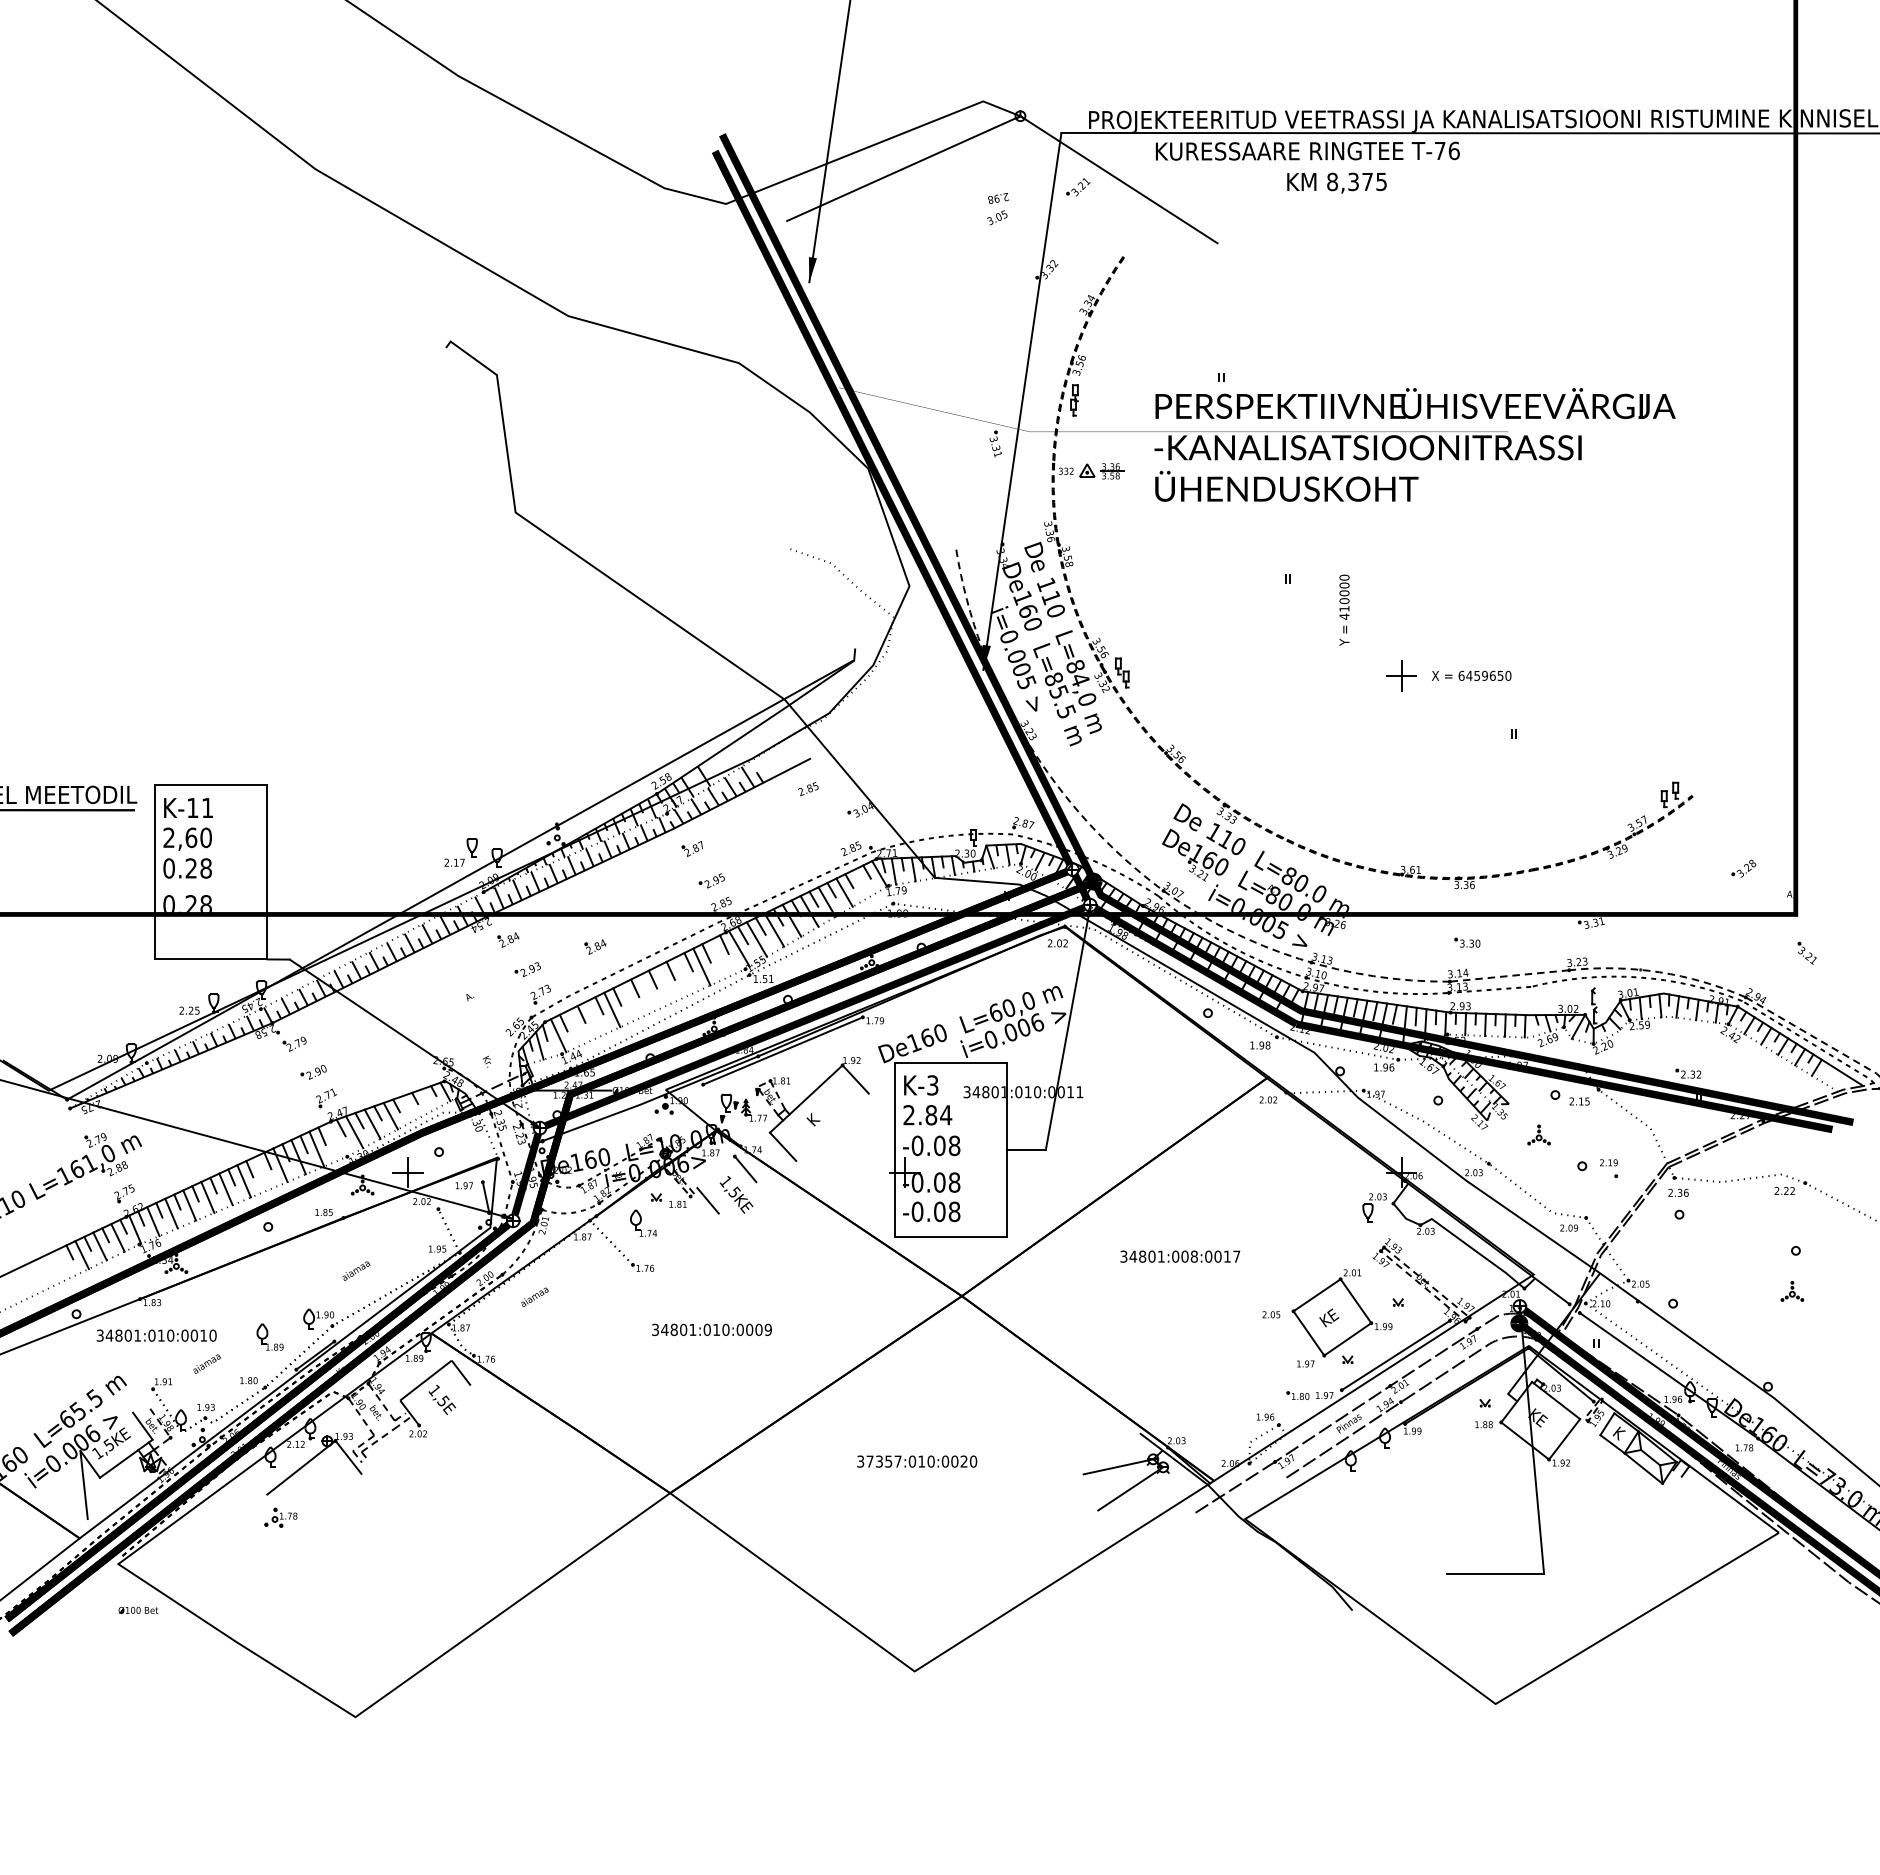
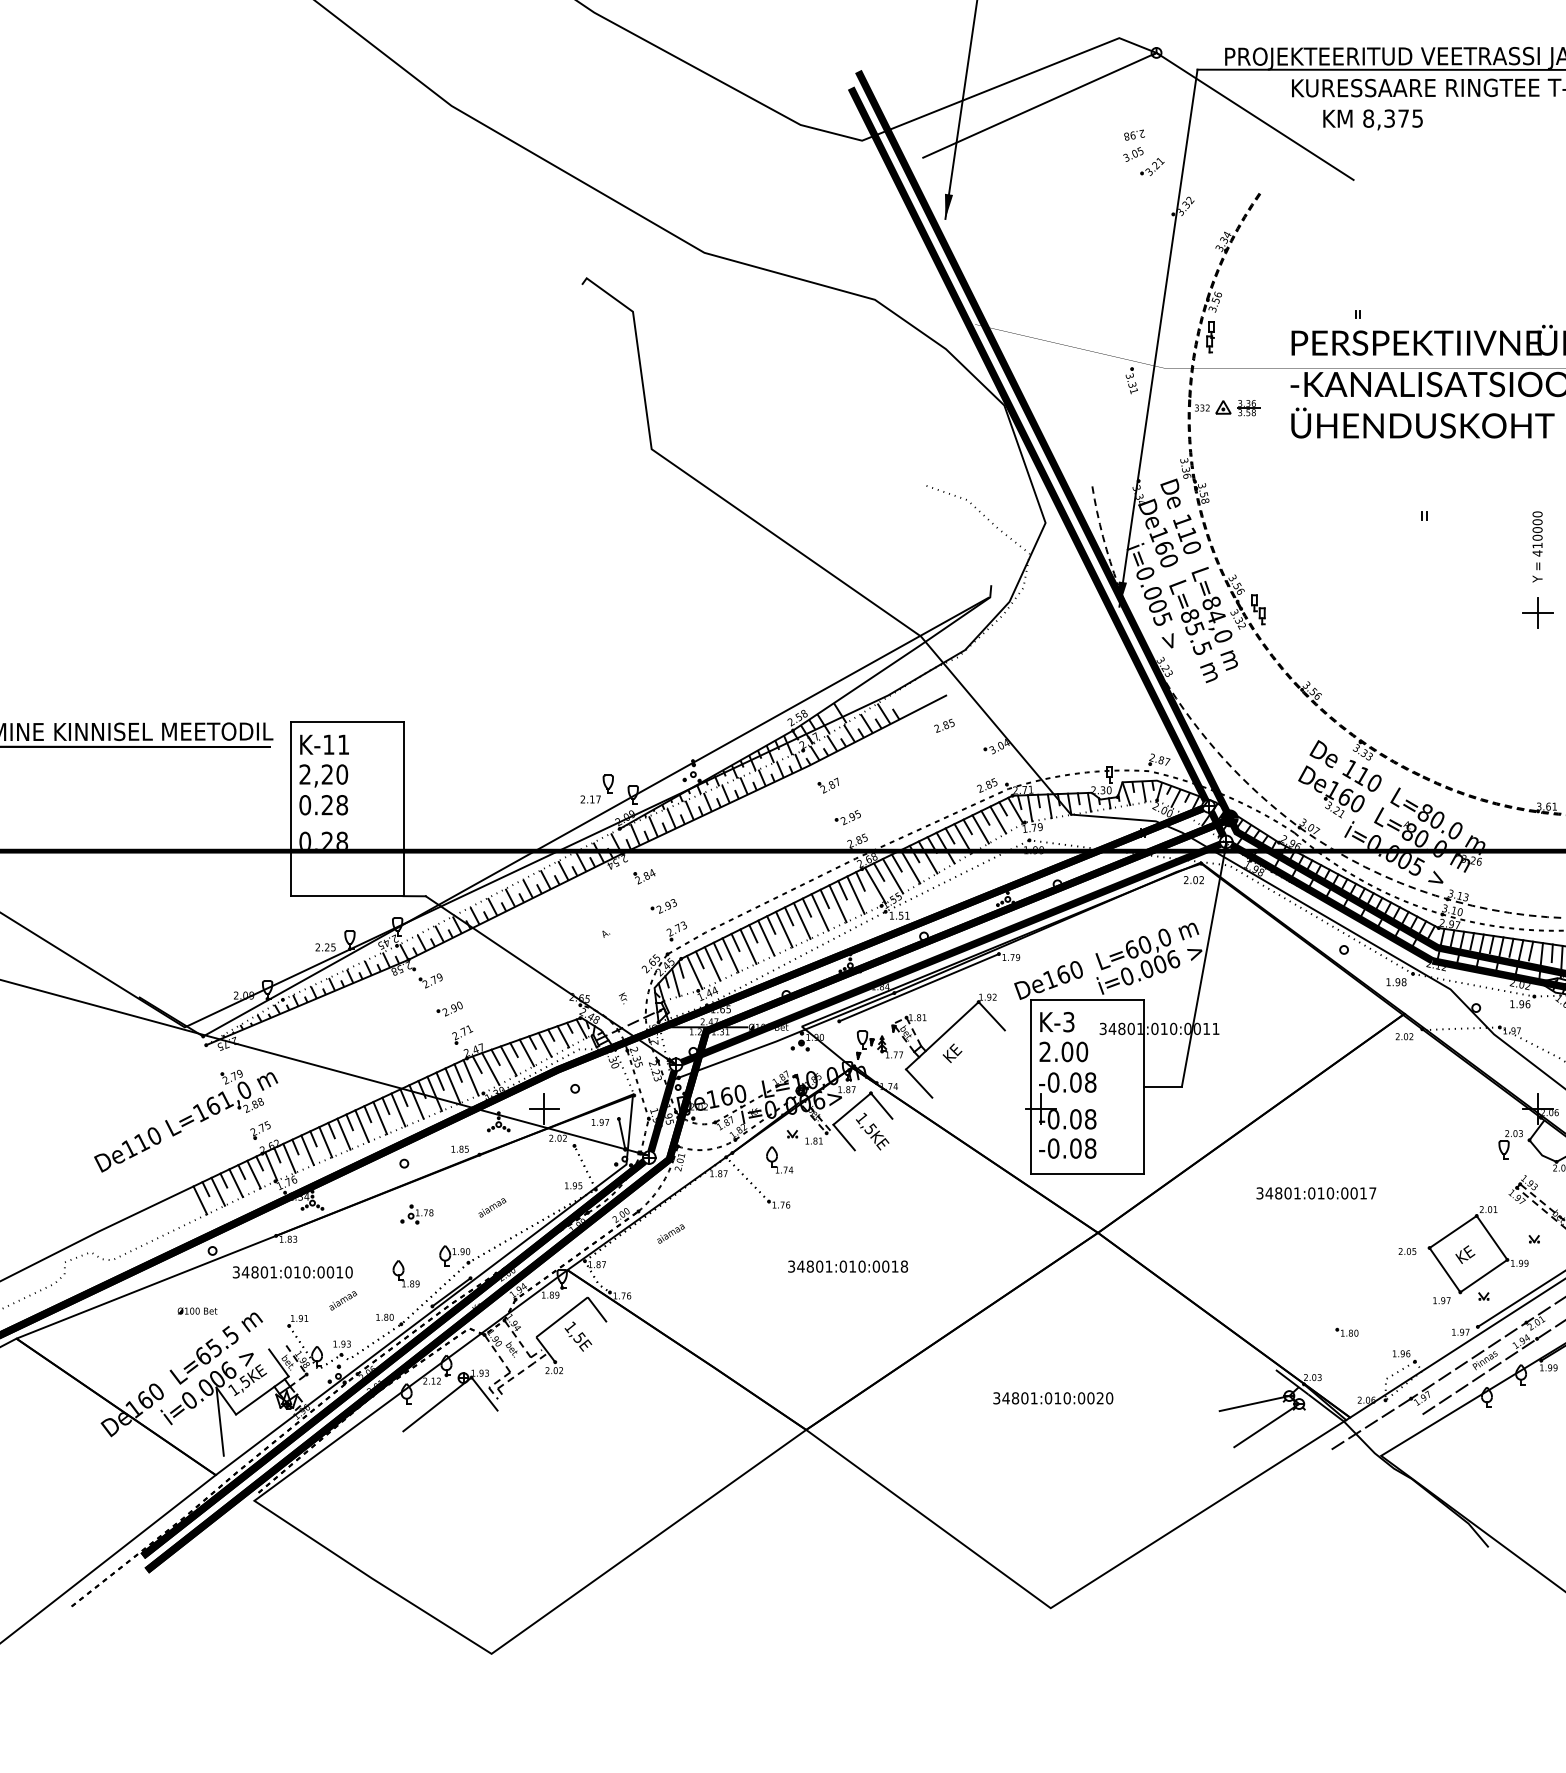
text: (1336, 182) -> (1372, 119), moved
part: (1078, 187) -> (1152, 167), moved
text: (1344, 609) -> (1537, 546), moved
text: (191, 837) -> (327, 774), 2,60 -> 2,20
line: (861, 882) -> (997, 819), added
part: (595, 946) -> (731, 883), removed
line: (719, 958) -> (855, 895), added
line: (683, 975) -> (819, 912), added
line: (665, 984) -> (801, 921), added
line: (647, 992) -> (783, 929), added
line: (630, 1000) -> (766, 937), added
line: (594, 1018) -> (730, 955), added
line: (576, 1026) -> (712, 963), added
line: (426, 1099) -> (562, 1036), added
line: (408, 1108) -> (544, 1045), added
text: (819, 1112) -> (955, 1049), K -> KE
text: (938, 1115) -> (1074, 1052), 2.84 -> 2.00
line: (334, 1140) -> (470, 1077), added
line: (262, 1172) -> (398, 1109), added
line: (715, 1172) -> (851, 1109), added
text: (1189, 1256) -> (1325, 1193), 34801:008:0017 -> 34801:010:0017
line: (64, 1263) -> (200, 1200), added
text: (763, 1329) -> (899, 1266), 34801:010:0009 -> 34801:010:0018
part: (1297, 1395) -> (1346, 1332), moved
text: (883, 1461) -> (1019, 1398), 37357:010:0020 -> 34801:010:0020
part: (280, 1517) -> (416, 1214), moved
text: (138, 1609) -> (197, 1310), moved

